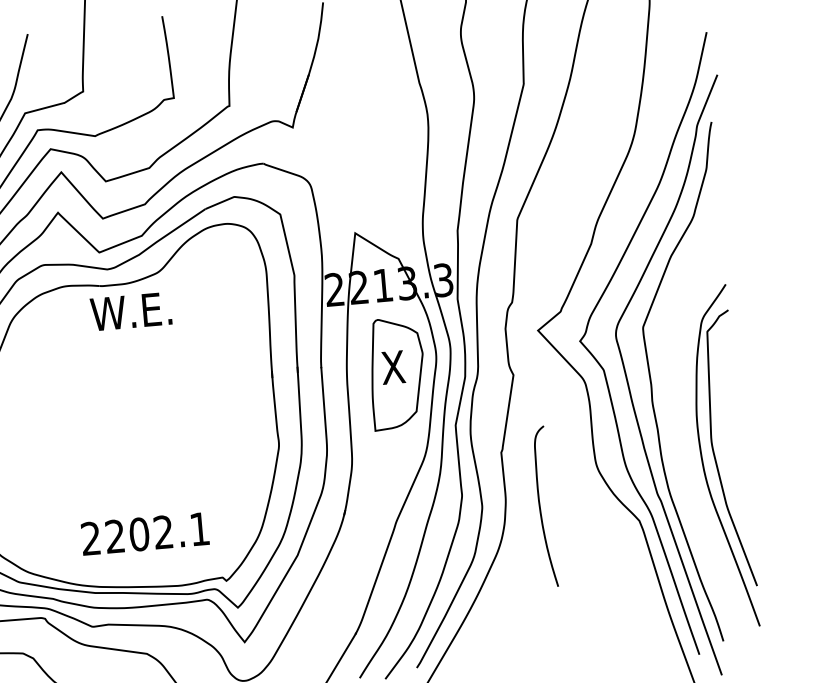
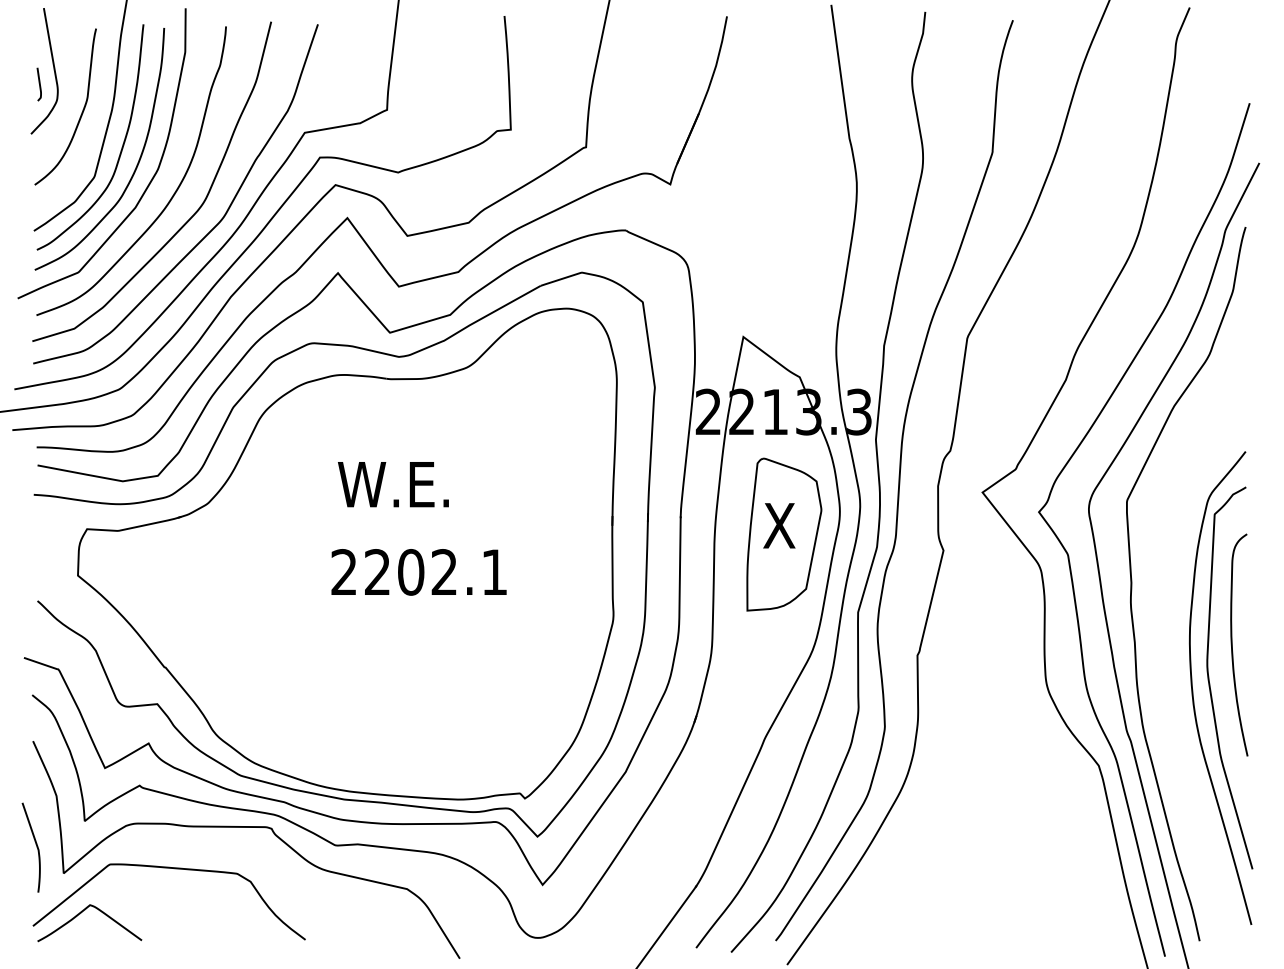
text: (131, 311) -> (393, 484), moved
curve: (540, 506) -> (1232, 644), moved
text: (144, 534) -> (418, 572), moved

